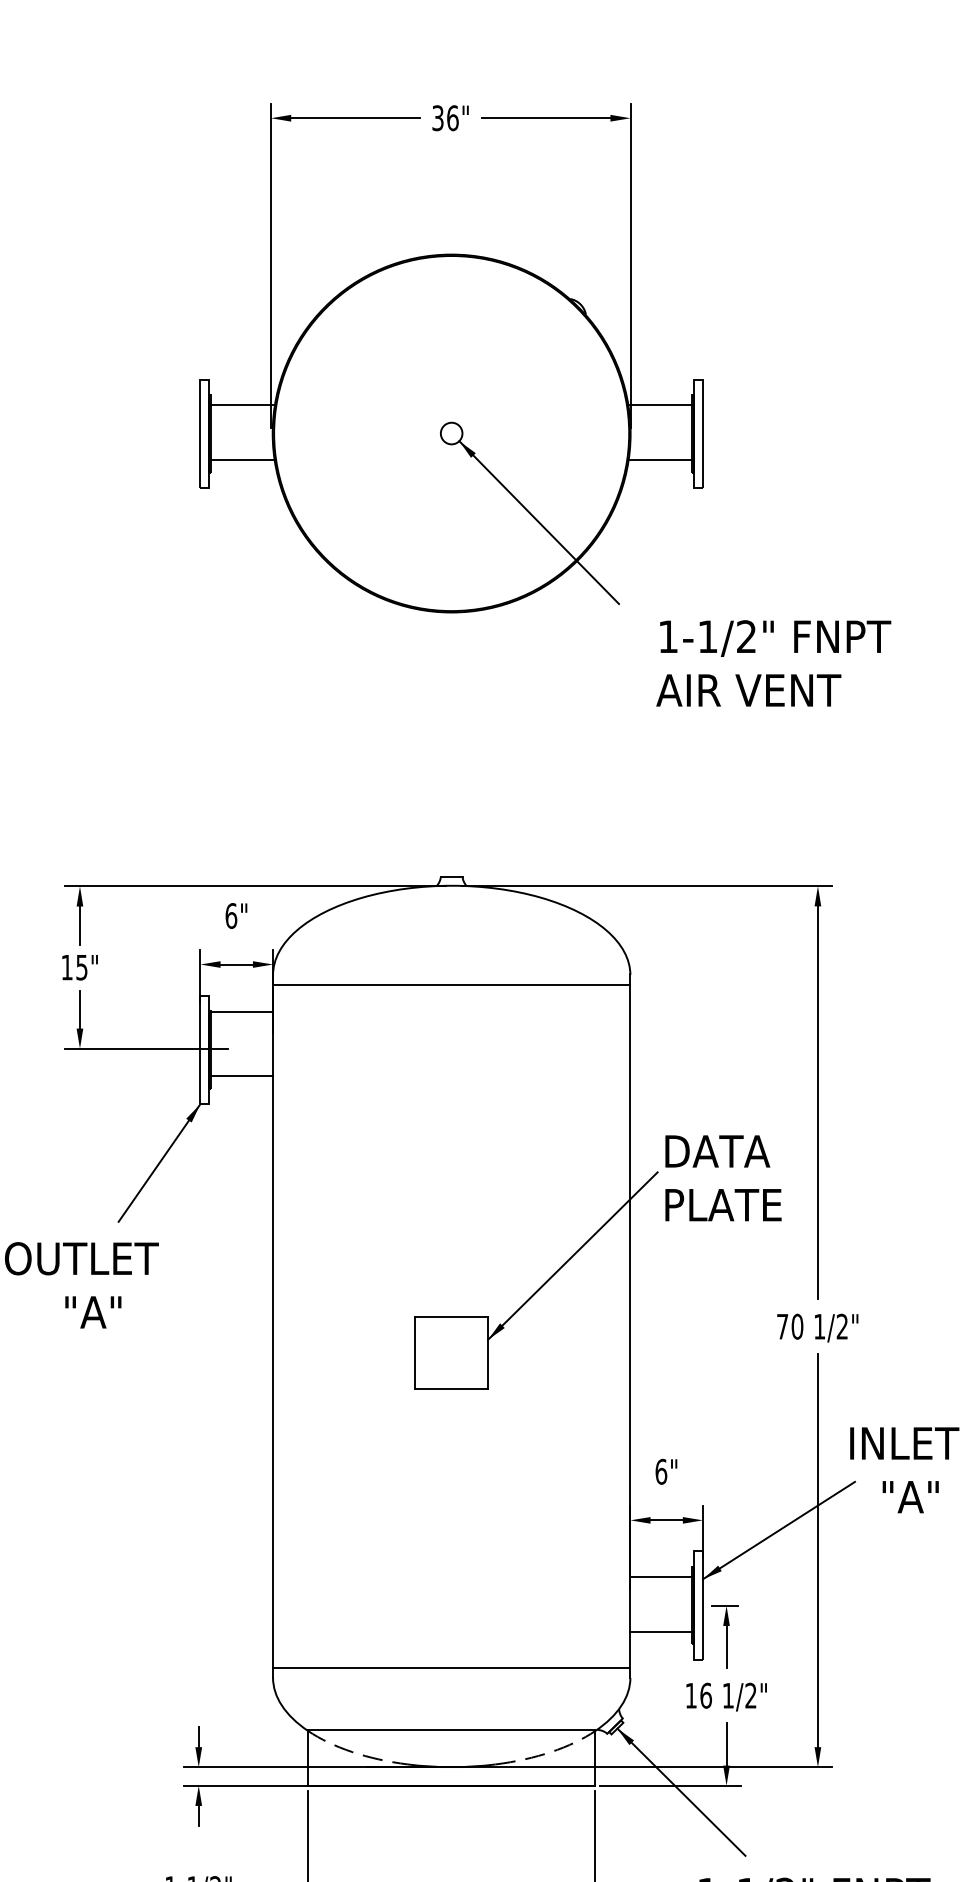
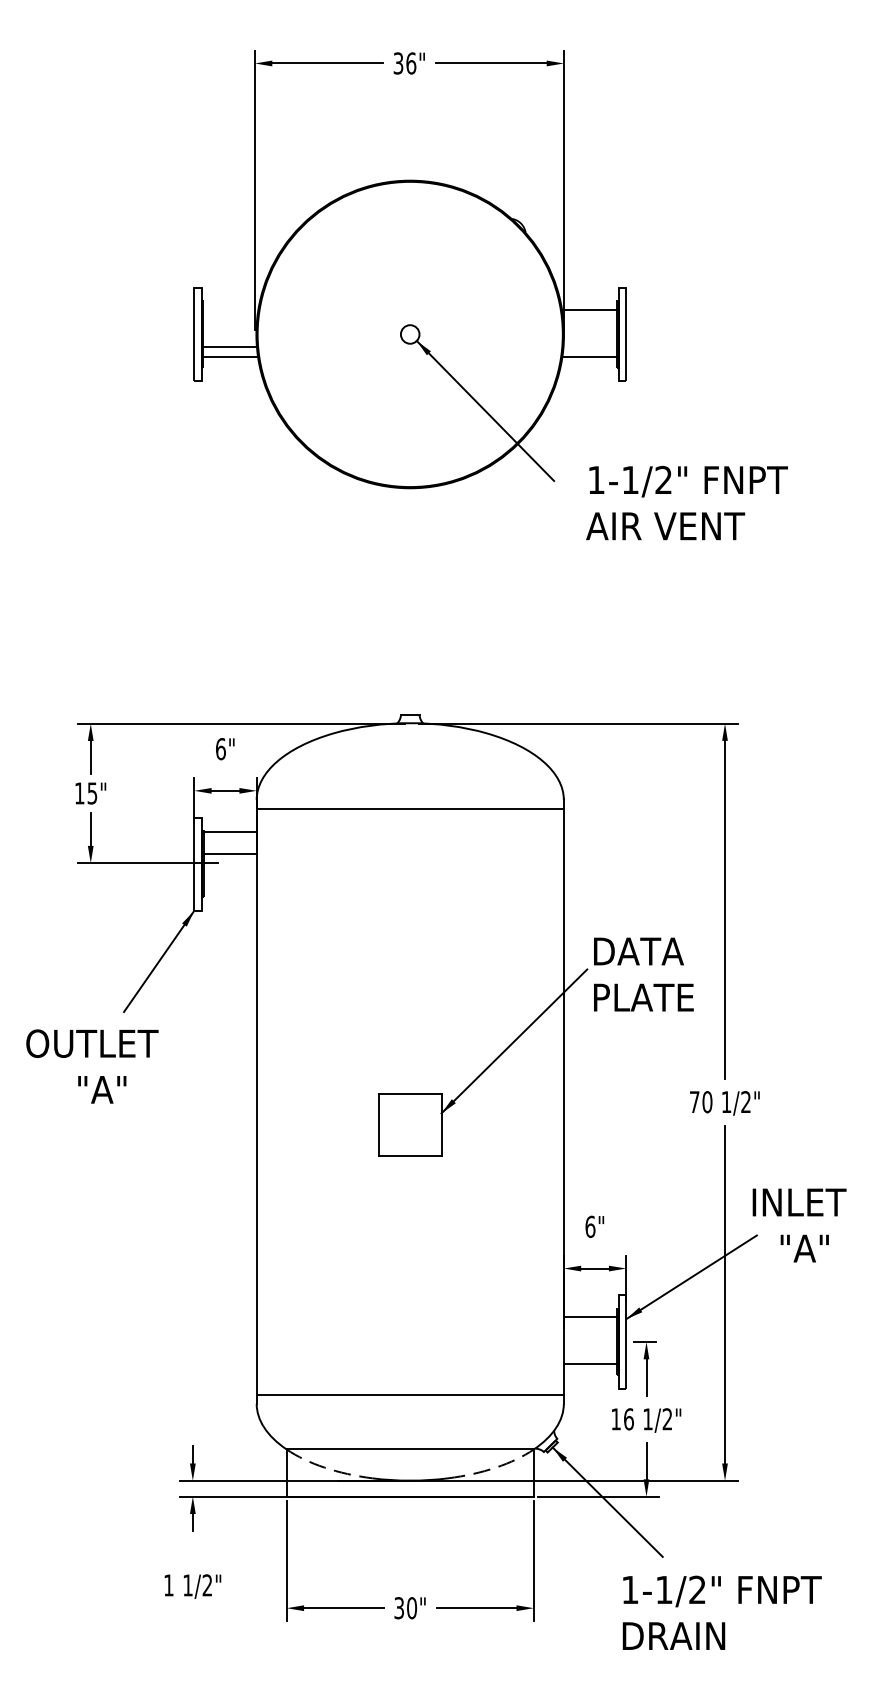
line: (242, 404) -> (230, 346), moved
text: (773, 662) -> (686, 502), moved
line: (241, 1075) -> (229, 854), moved

